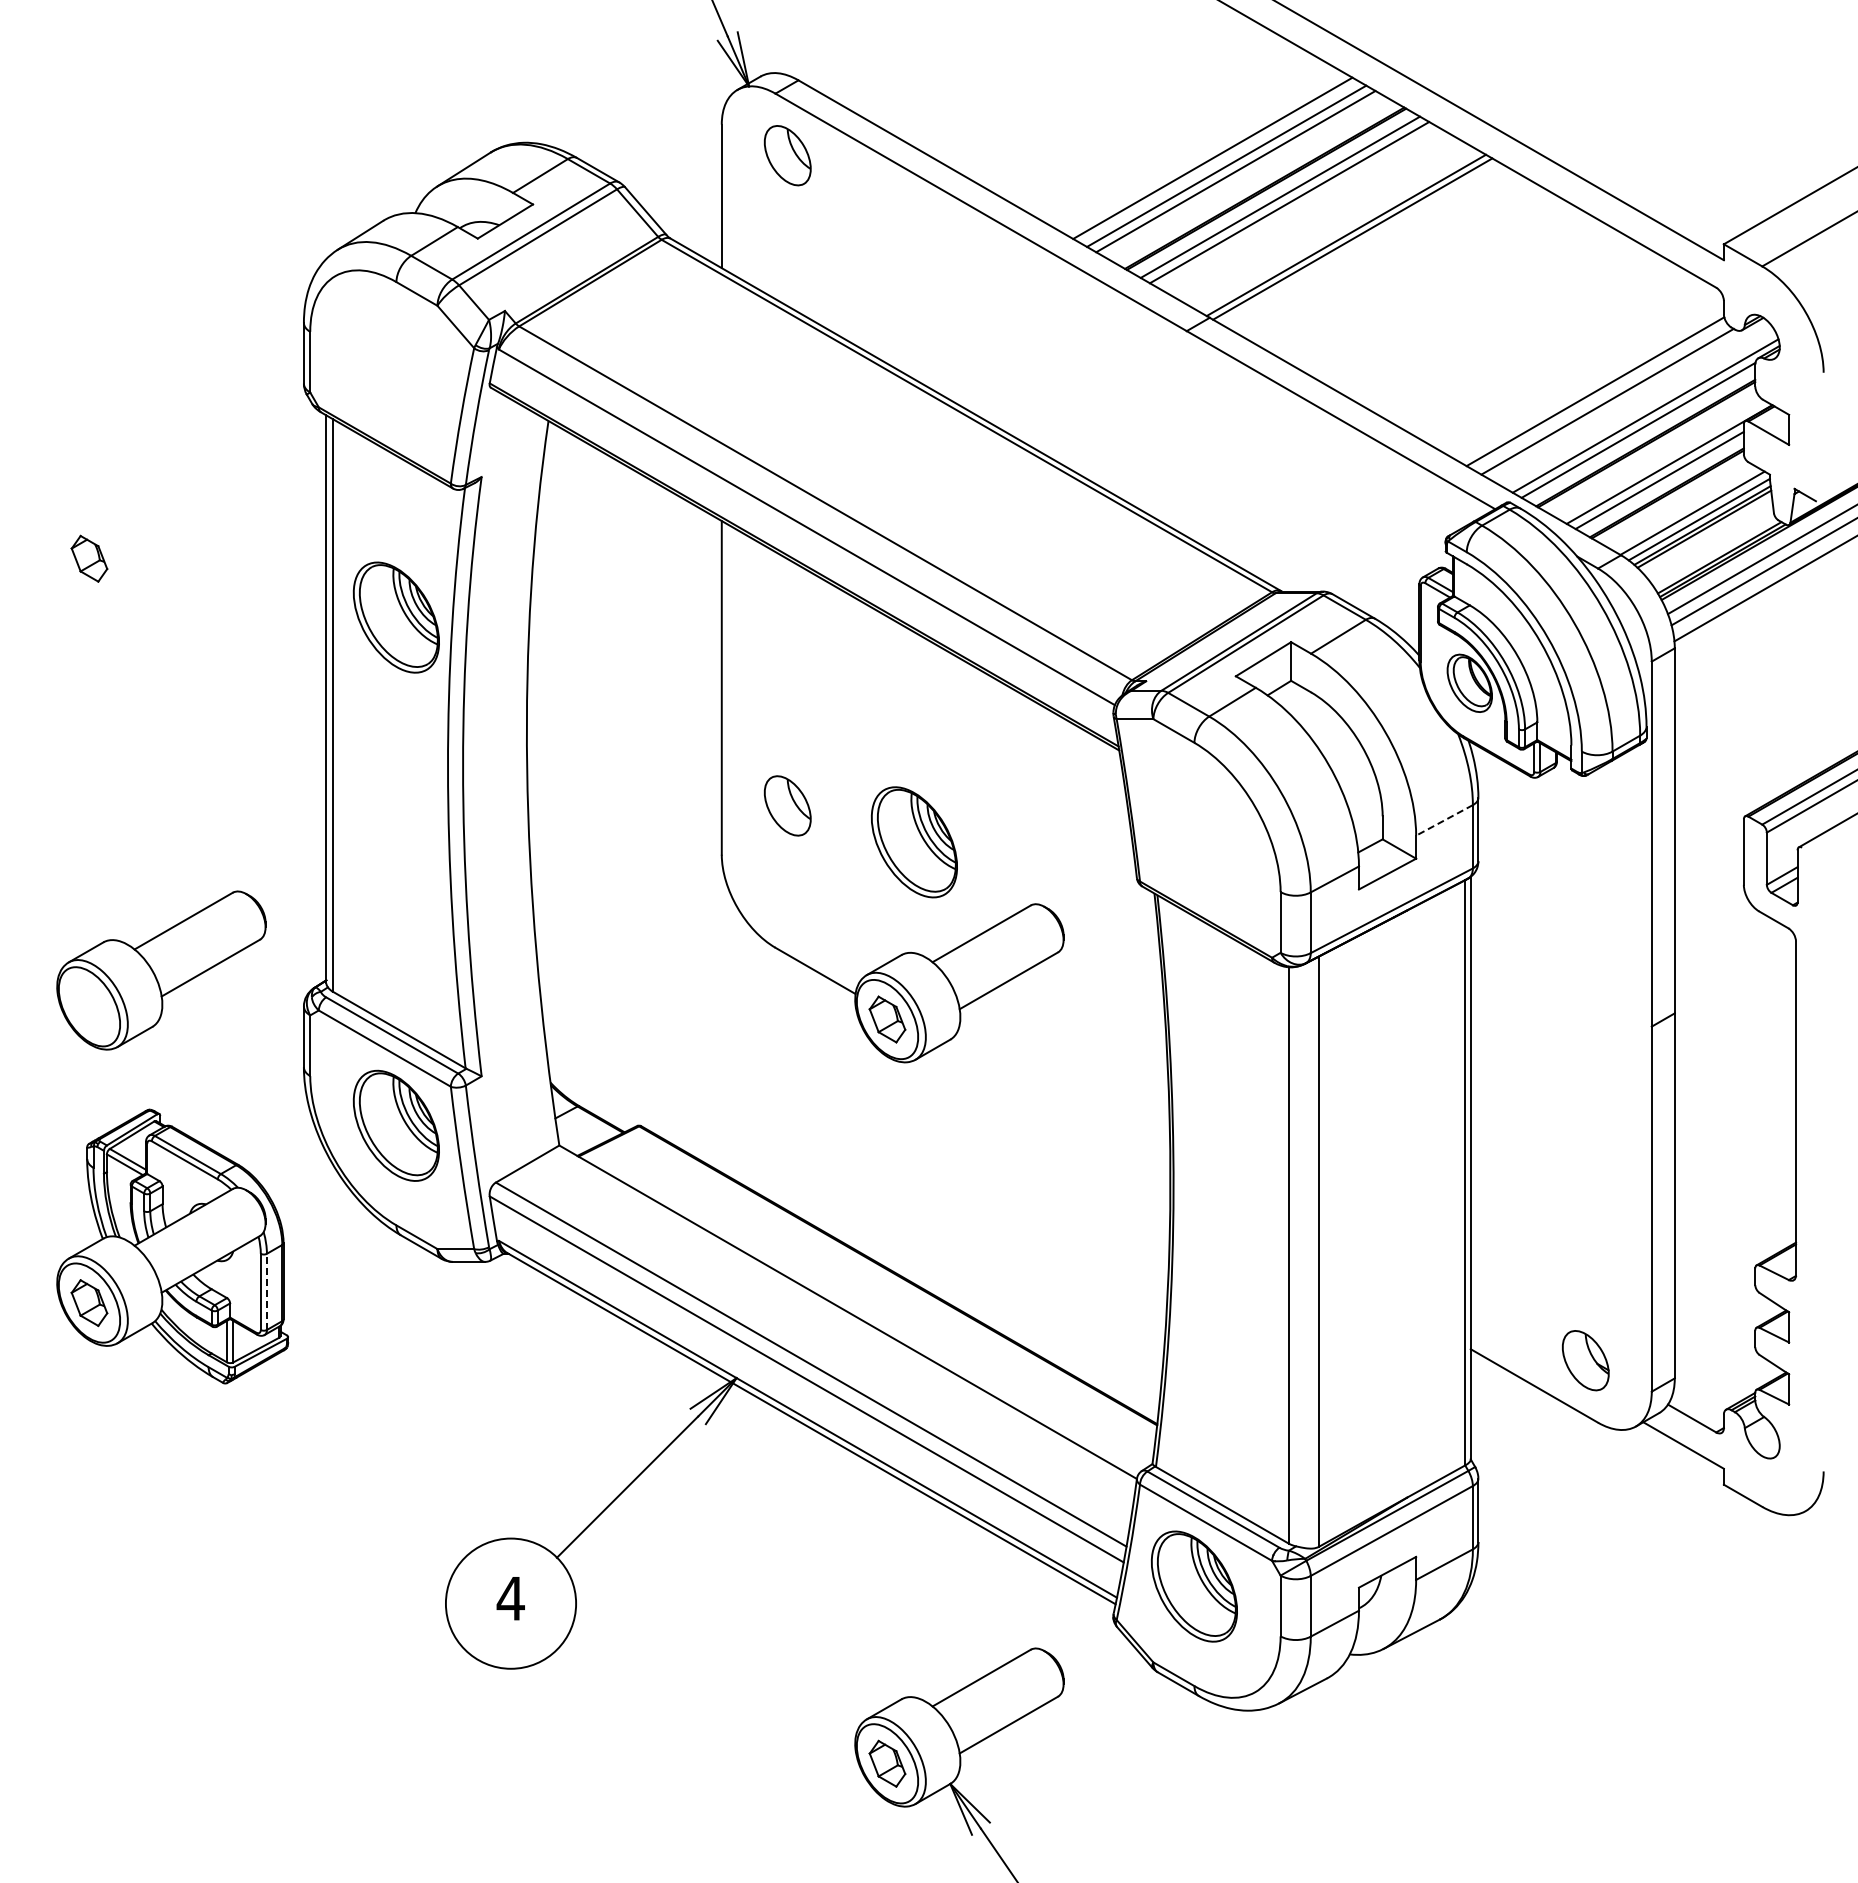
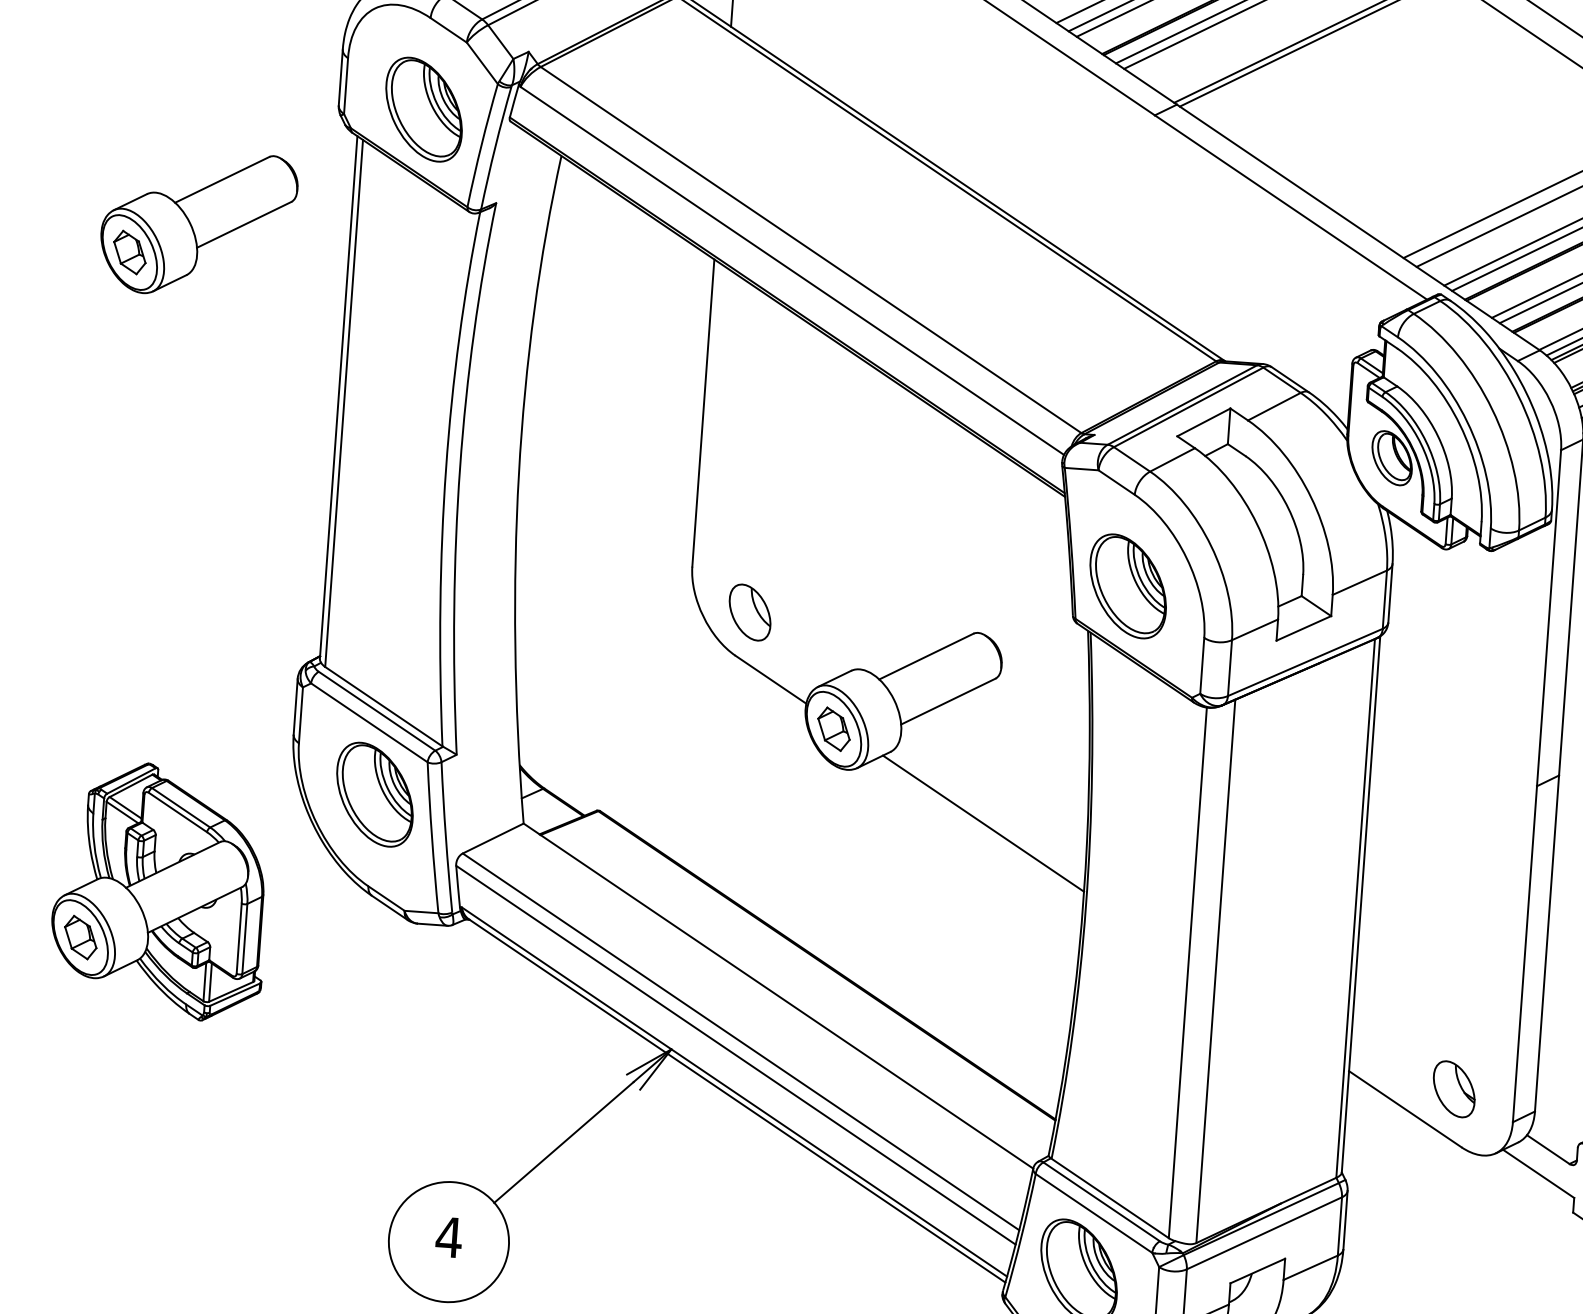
part: (395, 617) -> (423, 109), moved
part: (787, 805) -> (749, 612), moved
line: (1444, 820) -> (1359, 582), dashed -> solid
part: (913, 842) -> (1127, 586), moved
part: (161, 970) -> (198, 223), moved
line: (1056, 1109) -> (983, 823), added
line: (266, 1291) -> (244, 938), dashed -> solid

